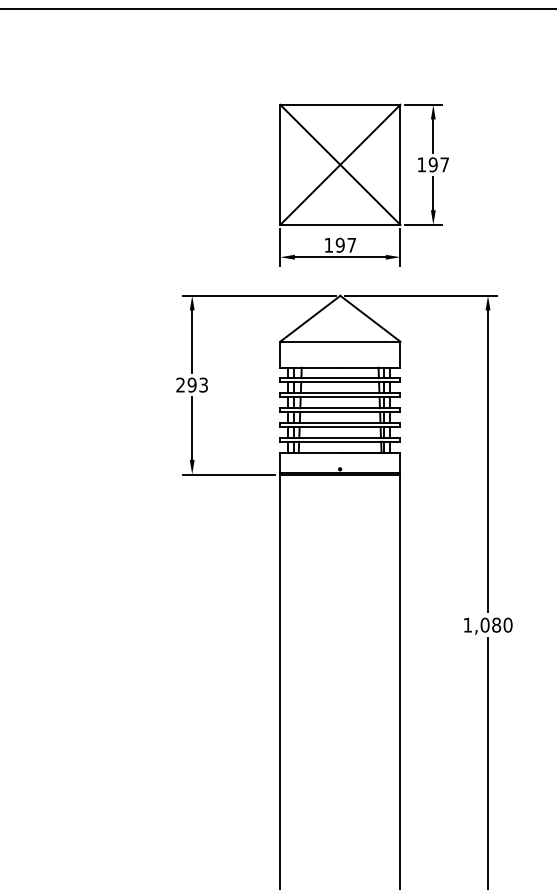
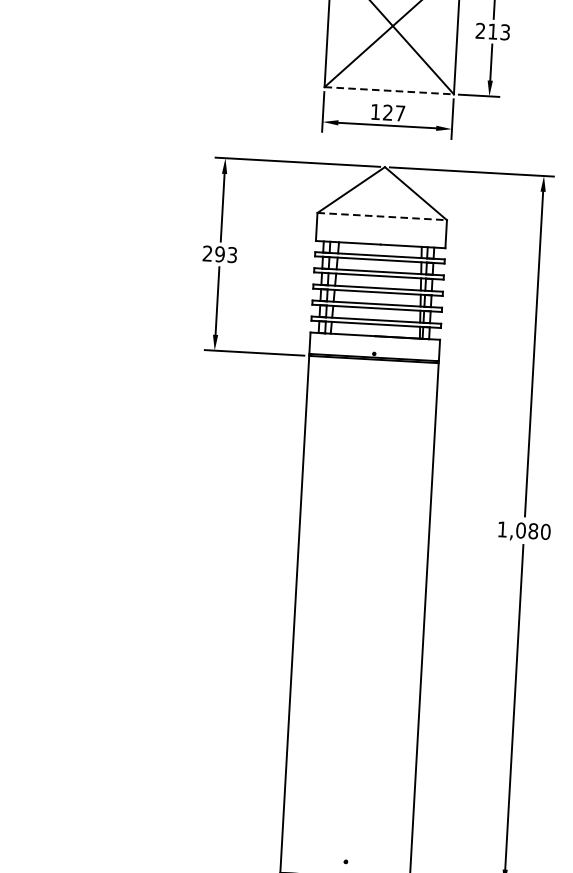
text: (432, 164) -> (492, 31), 197 -> 213
line: (340, 224) -> (389, 90), solid -> dashed
text: (339, 245) -> (387, 112), 197 -> 127
line: (340, 341) -> (382, 216), solid -> dashed

